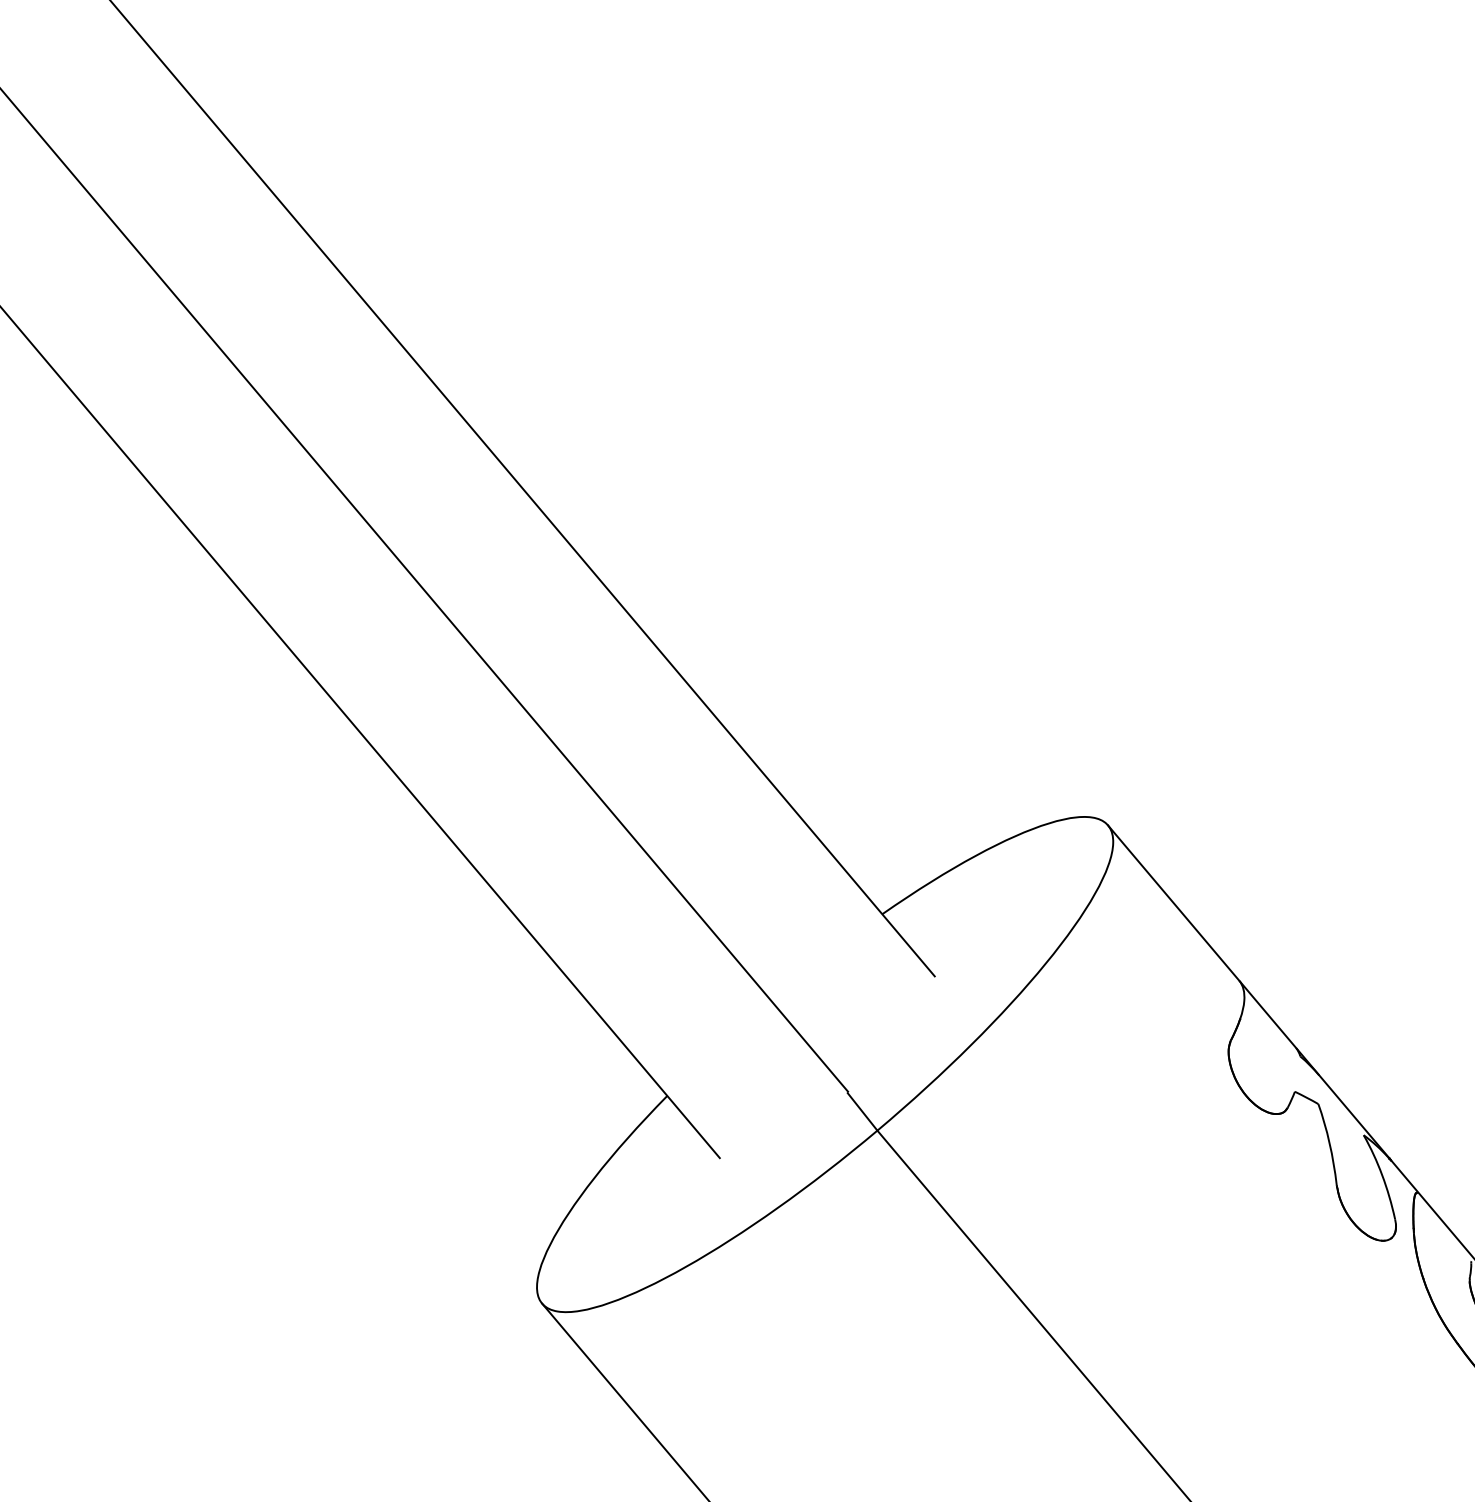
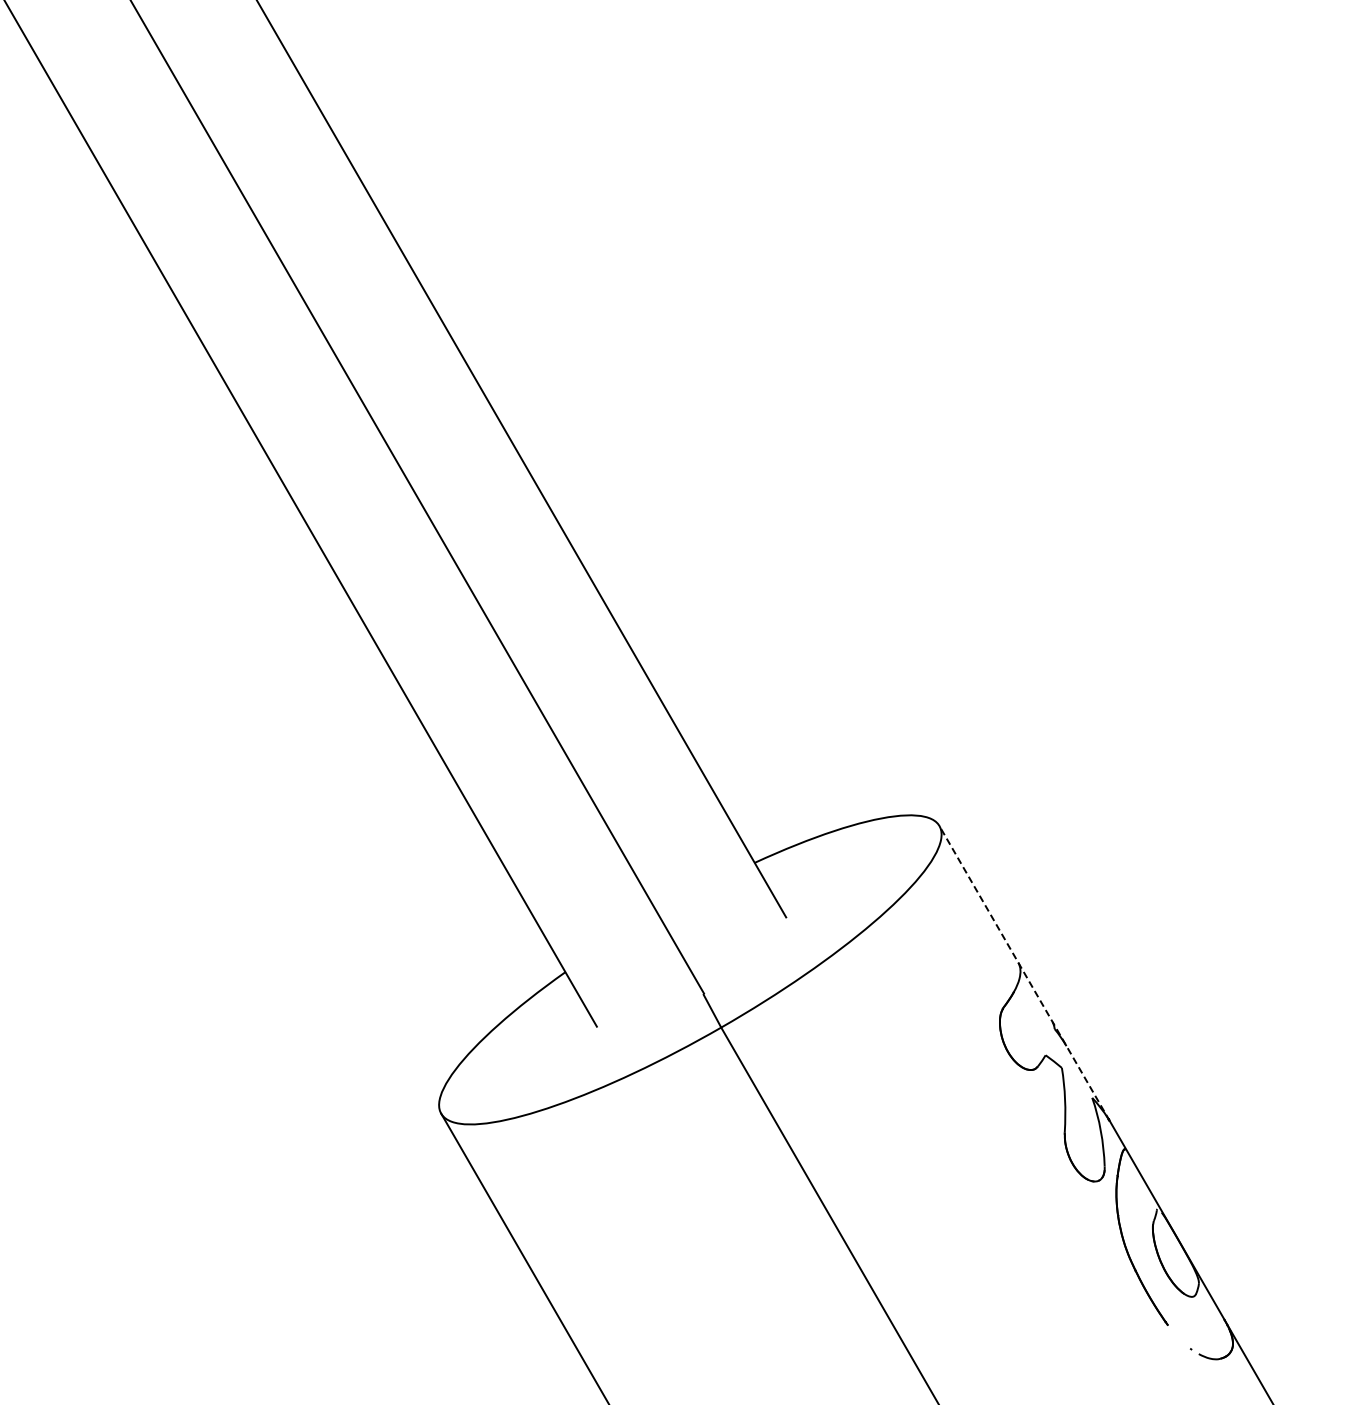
line: (1249, 992) -> (1024, 973), solid -> dashed

